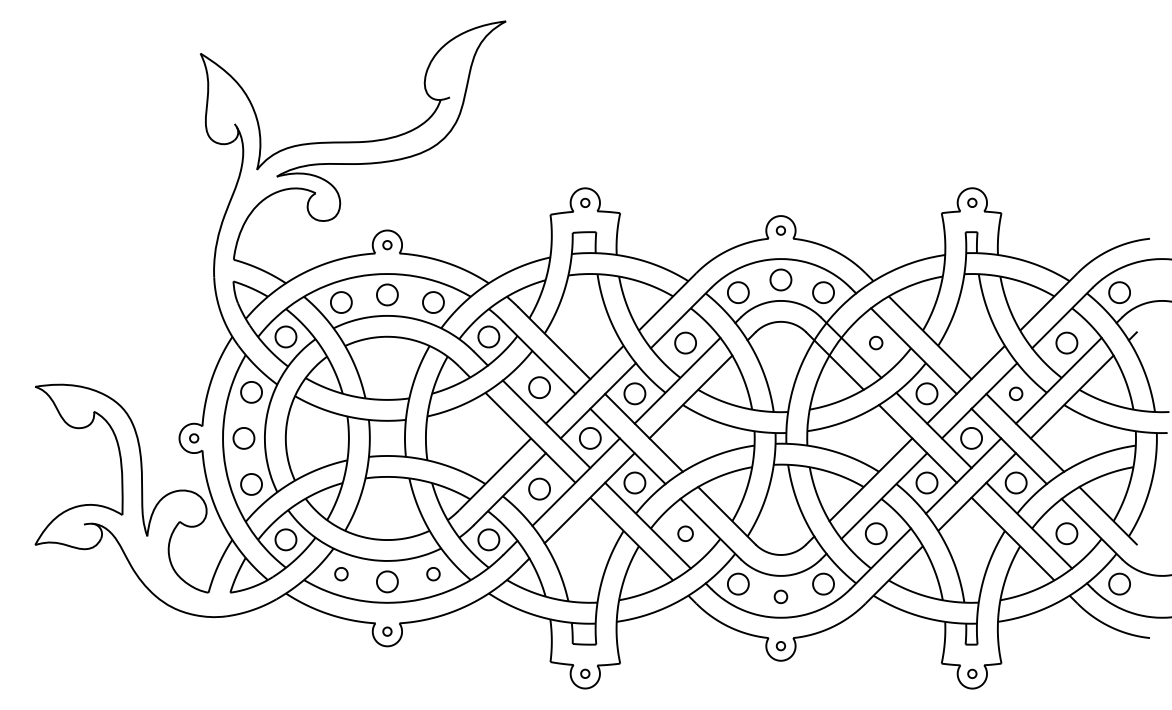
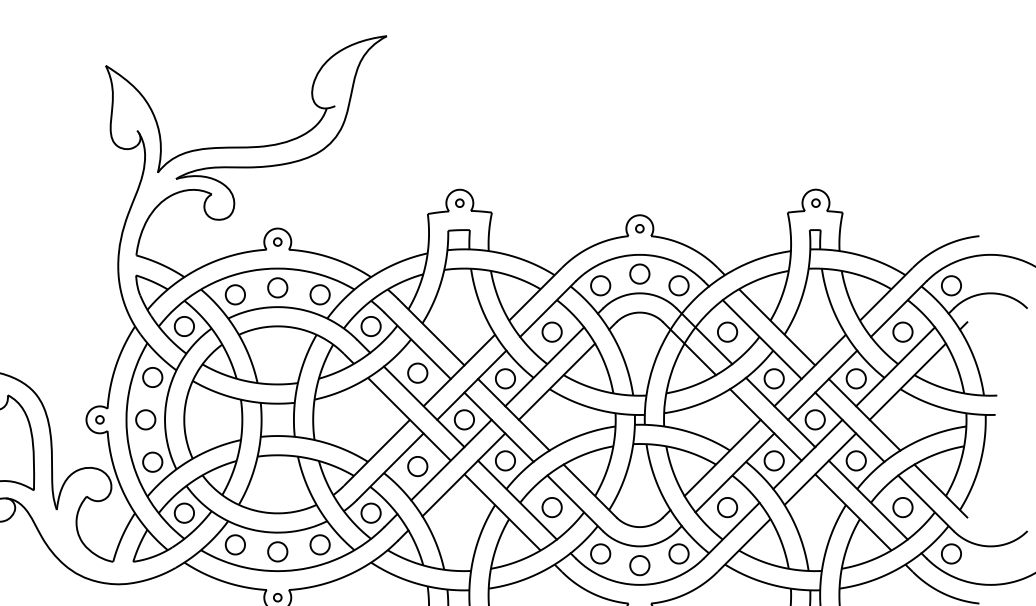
part: (875, 342) -> (726, 331), size x1.67
part: (1015, 393) -> (855, 378), size x1.67
part: (685, 533) -> (552, 507), size x1.43
part: (341, 573) -> (235, 544), size x1.67
part: (433, 573) -> (320, 544), size x1.67
part: (780, 596) -> (639, 565), size x1.67

